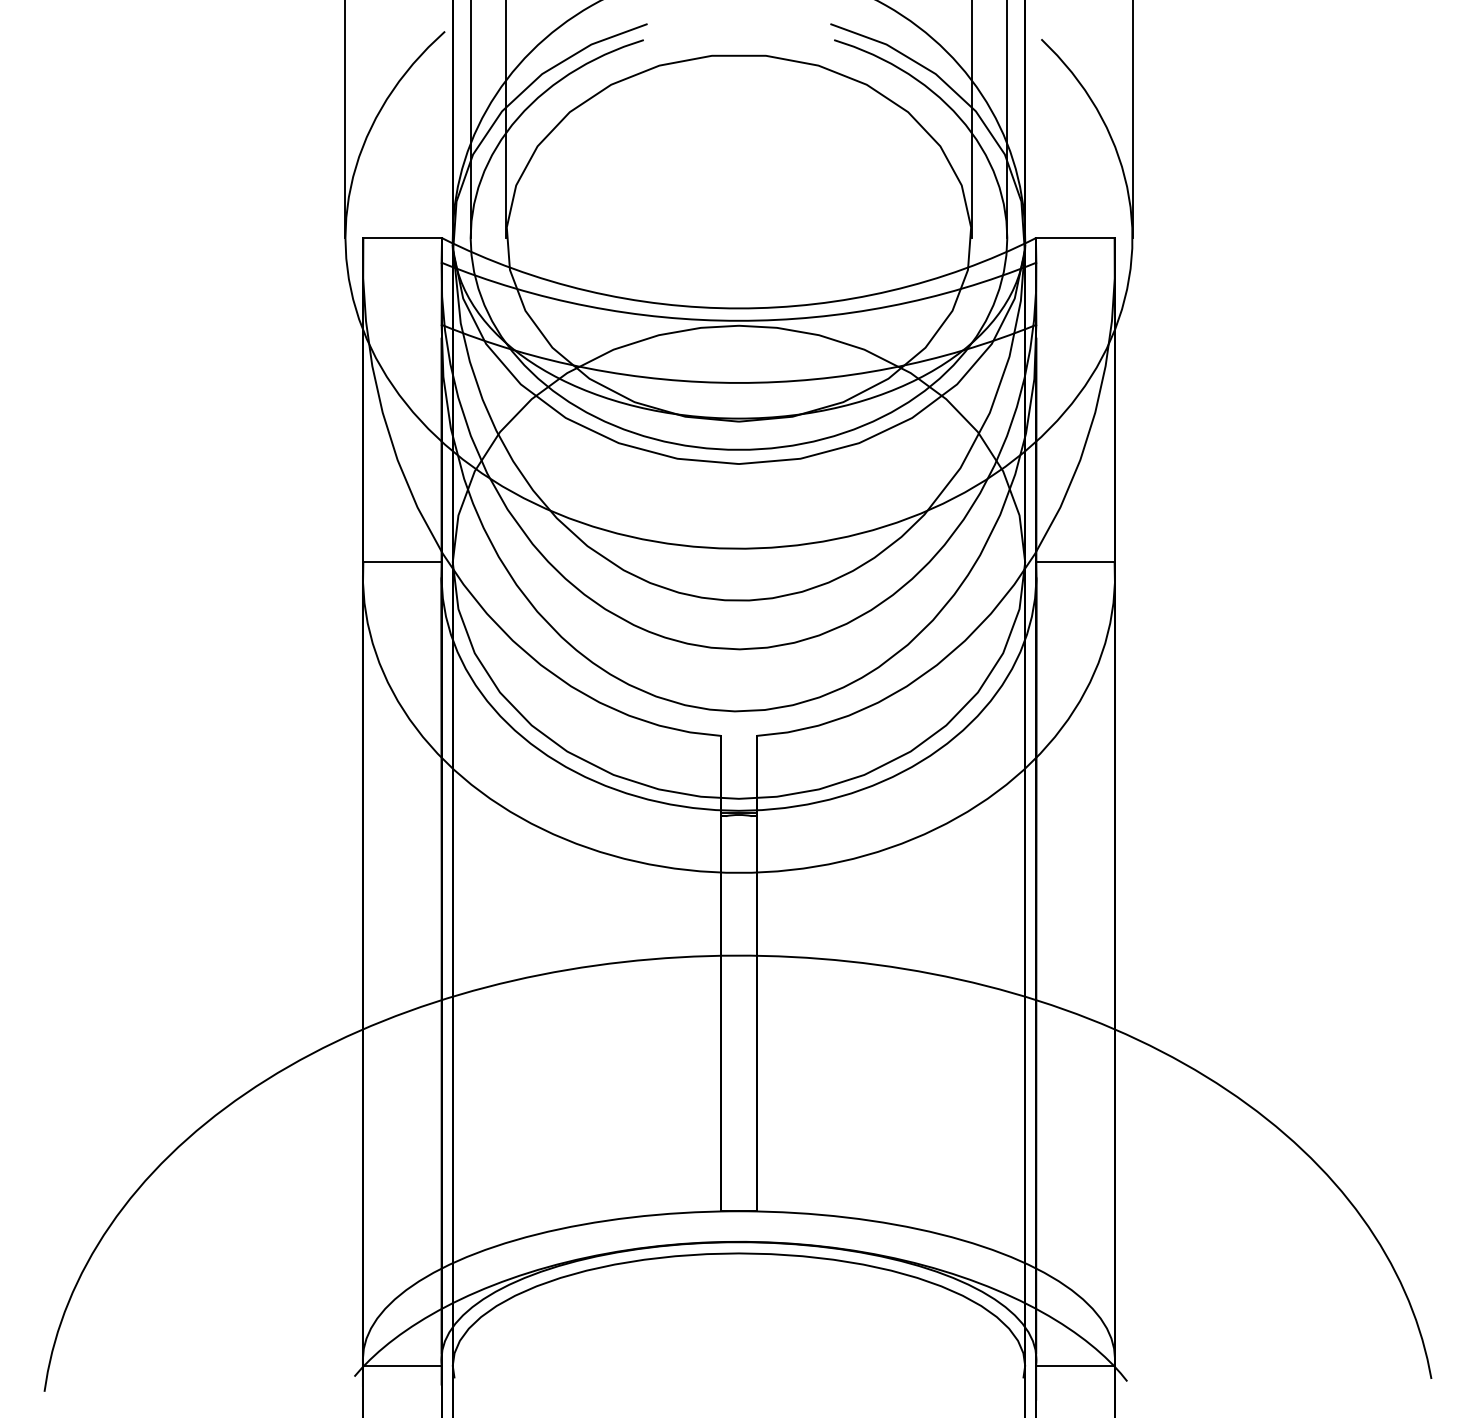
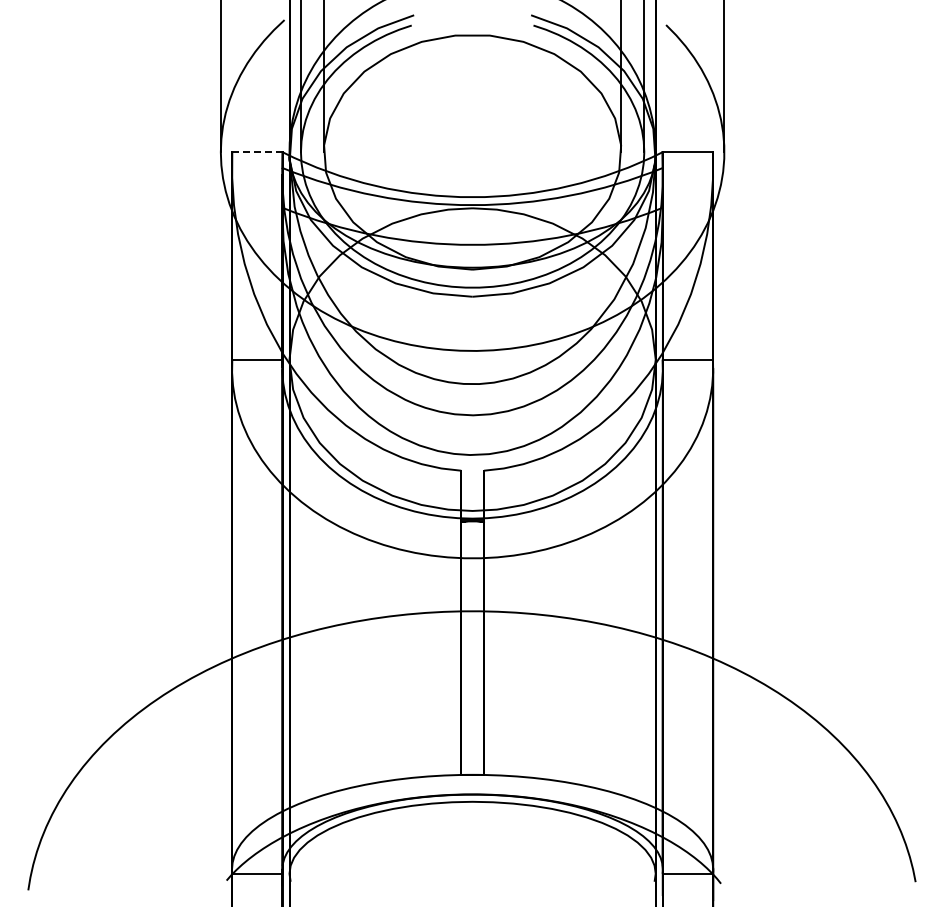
line: (401, 238) -> (256, 152), solid -> dashed

